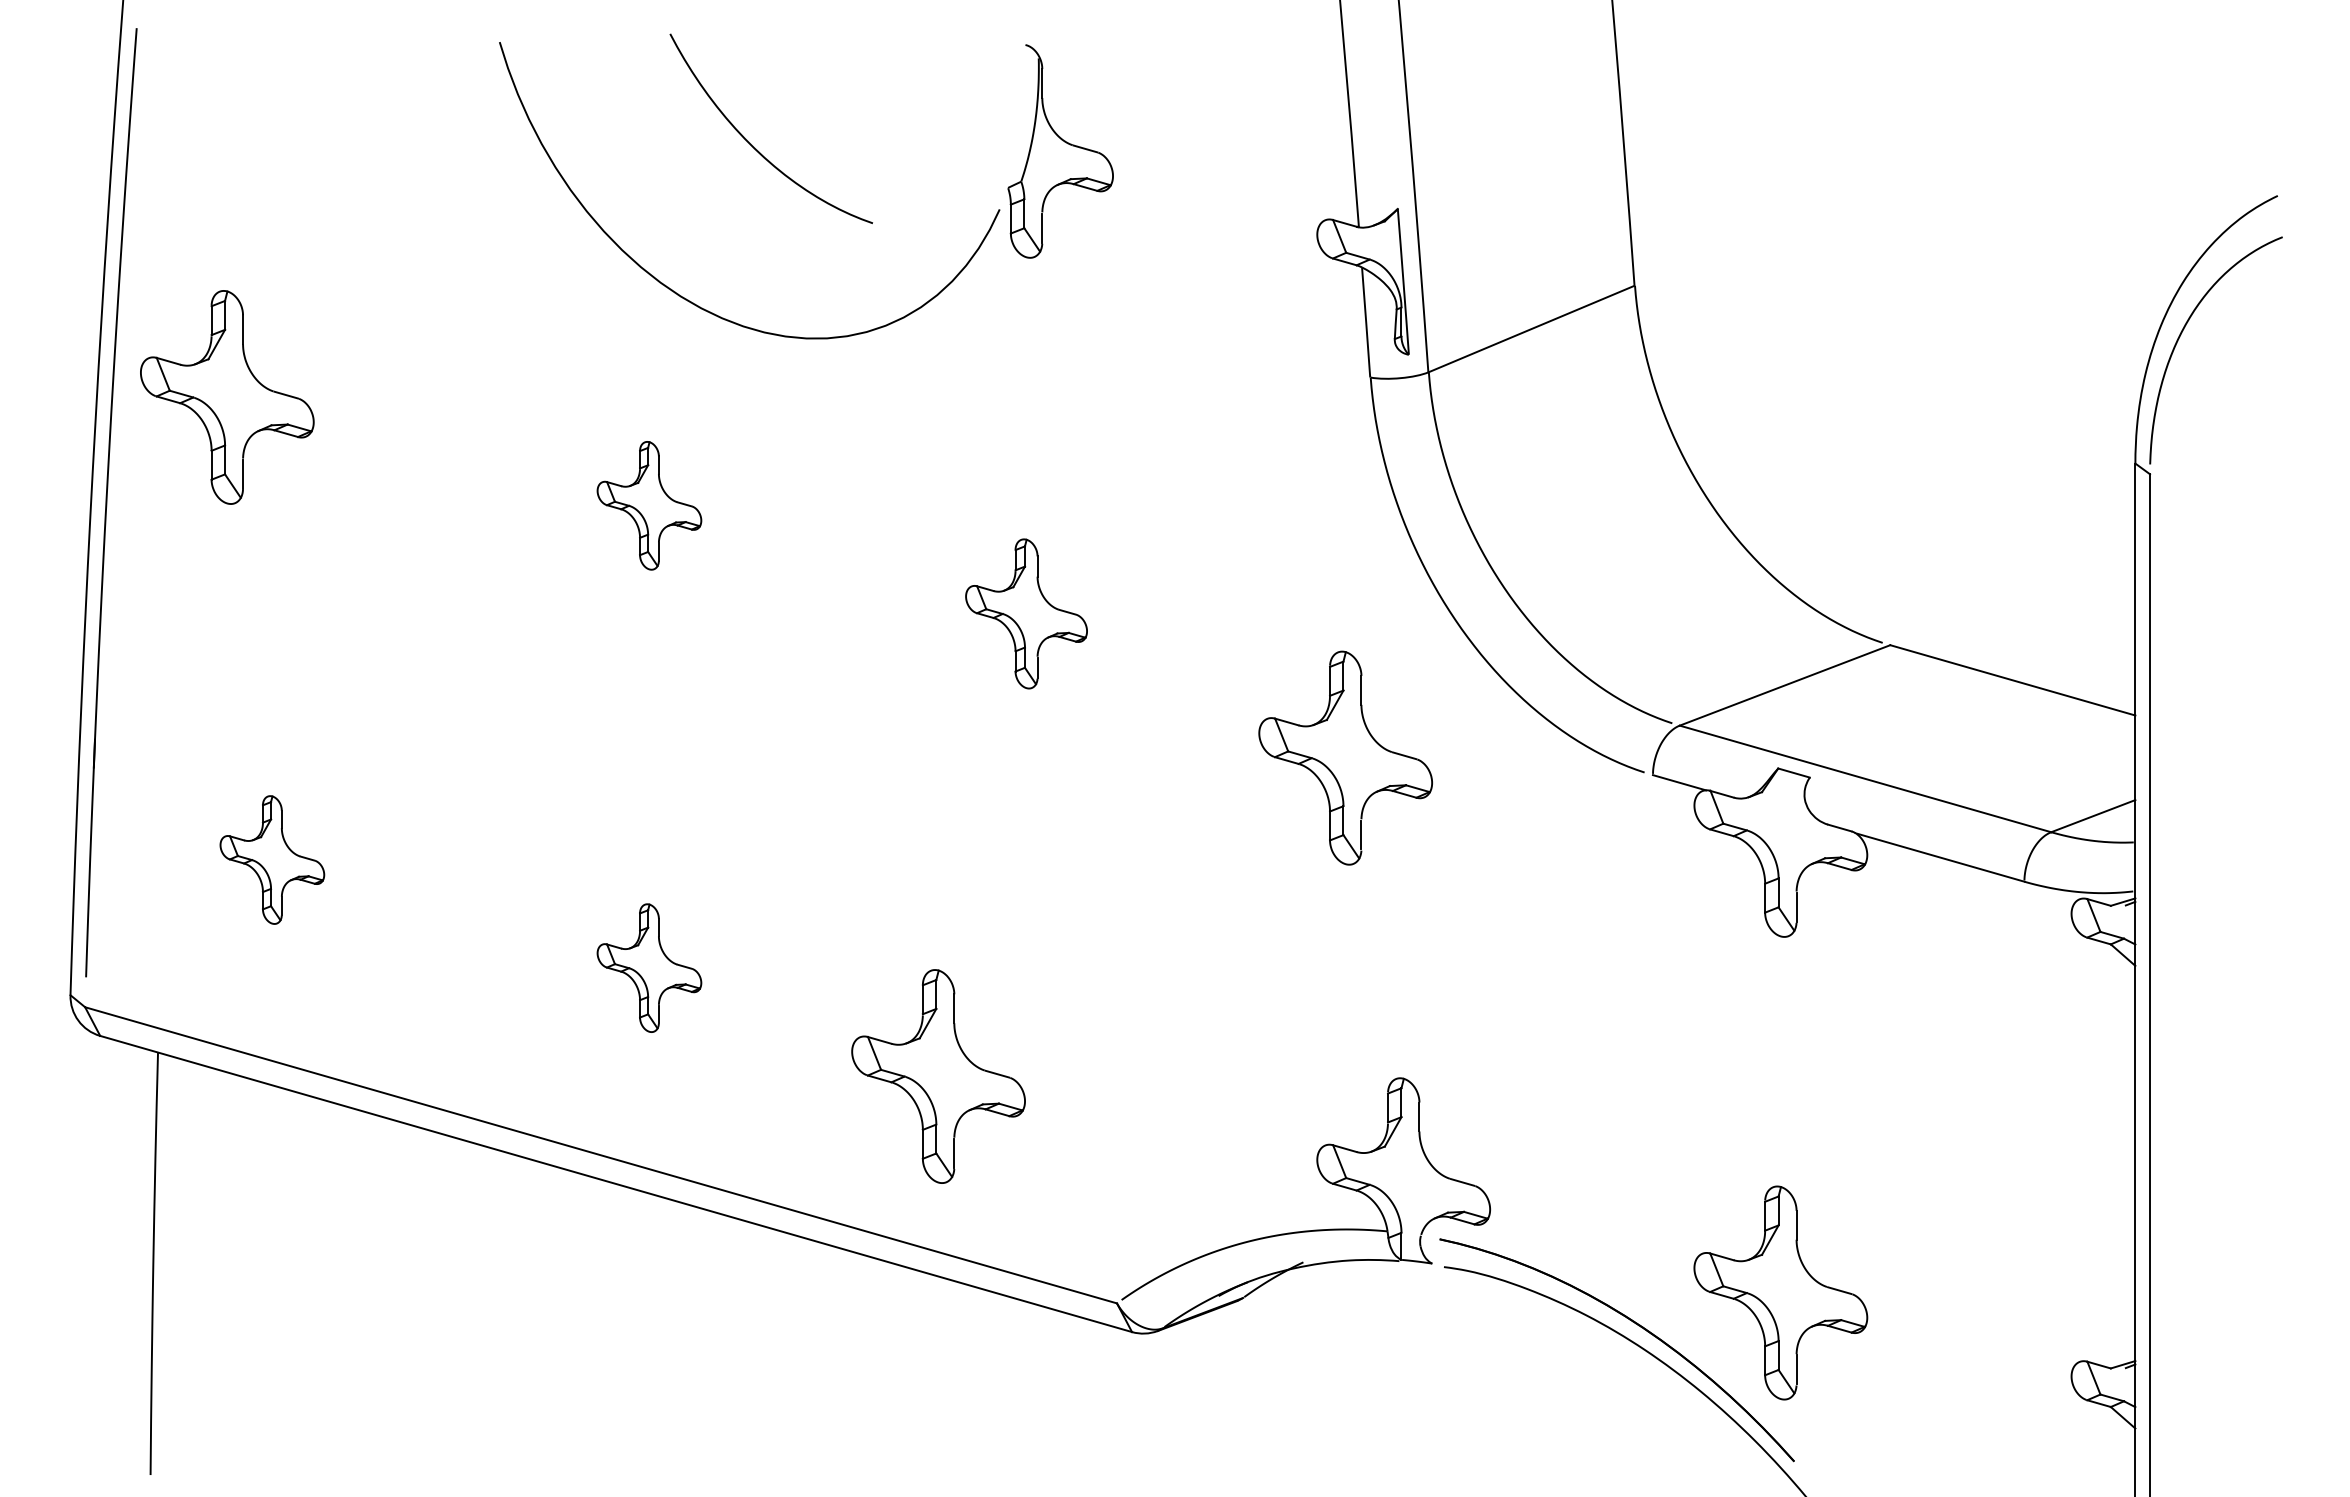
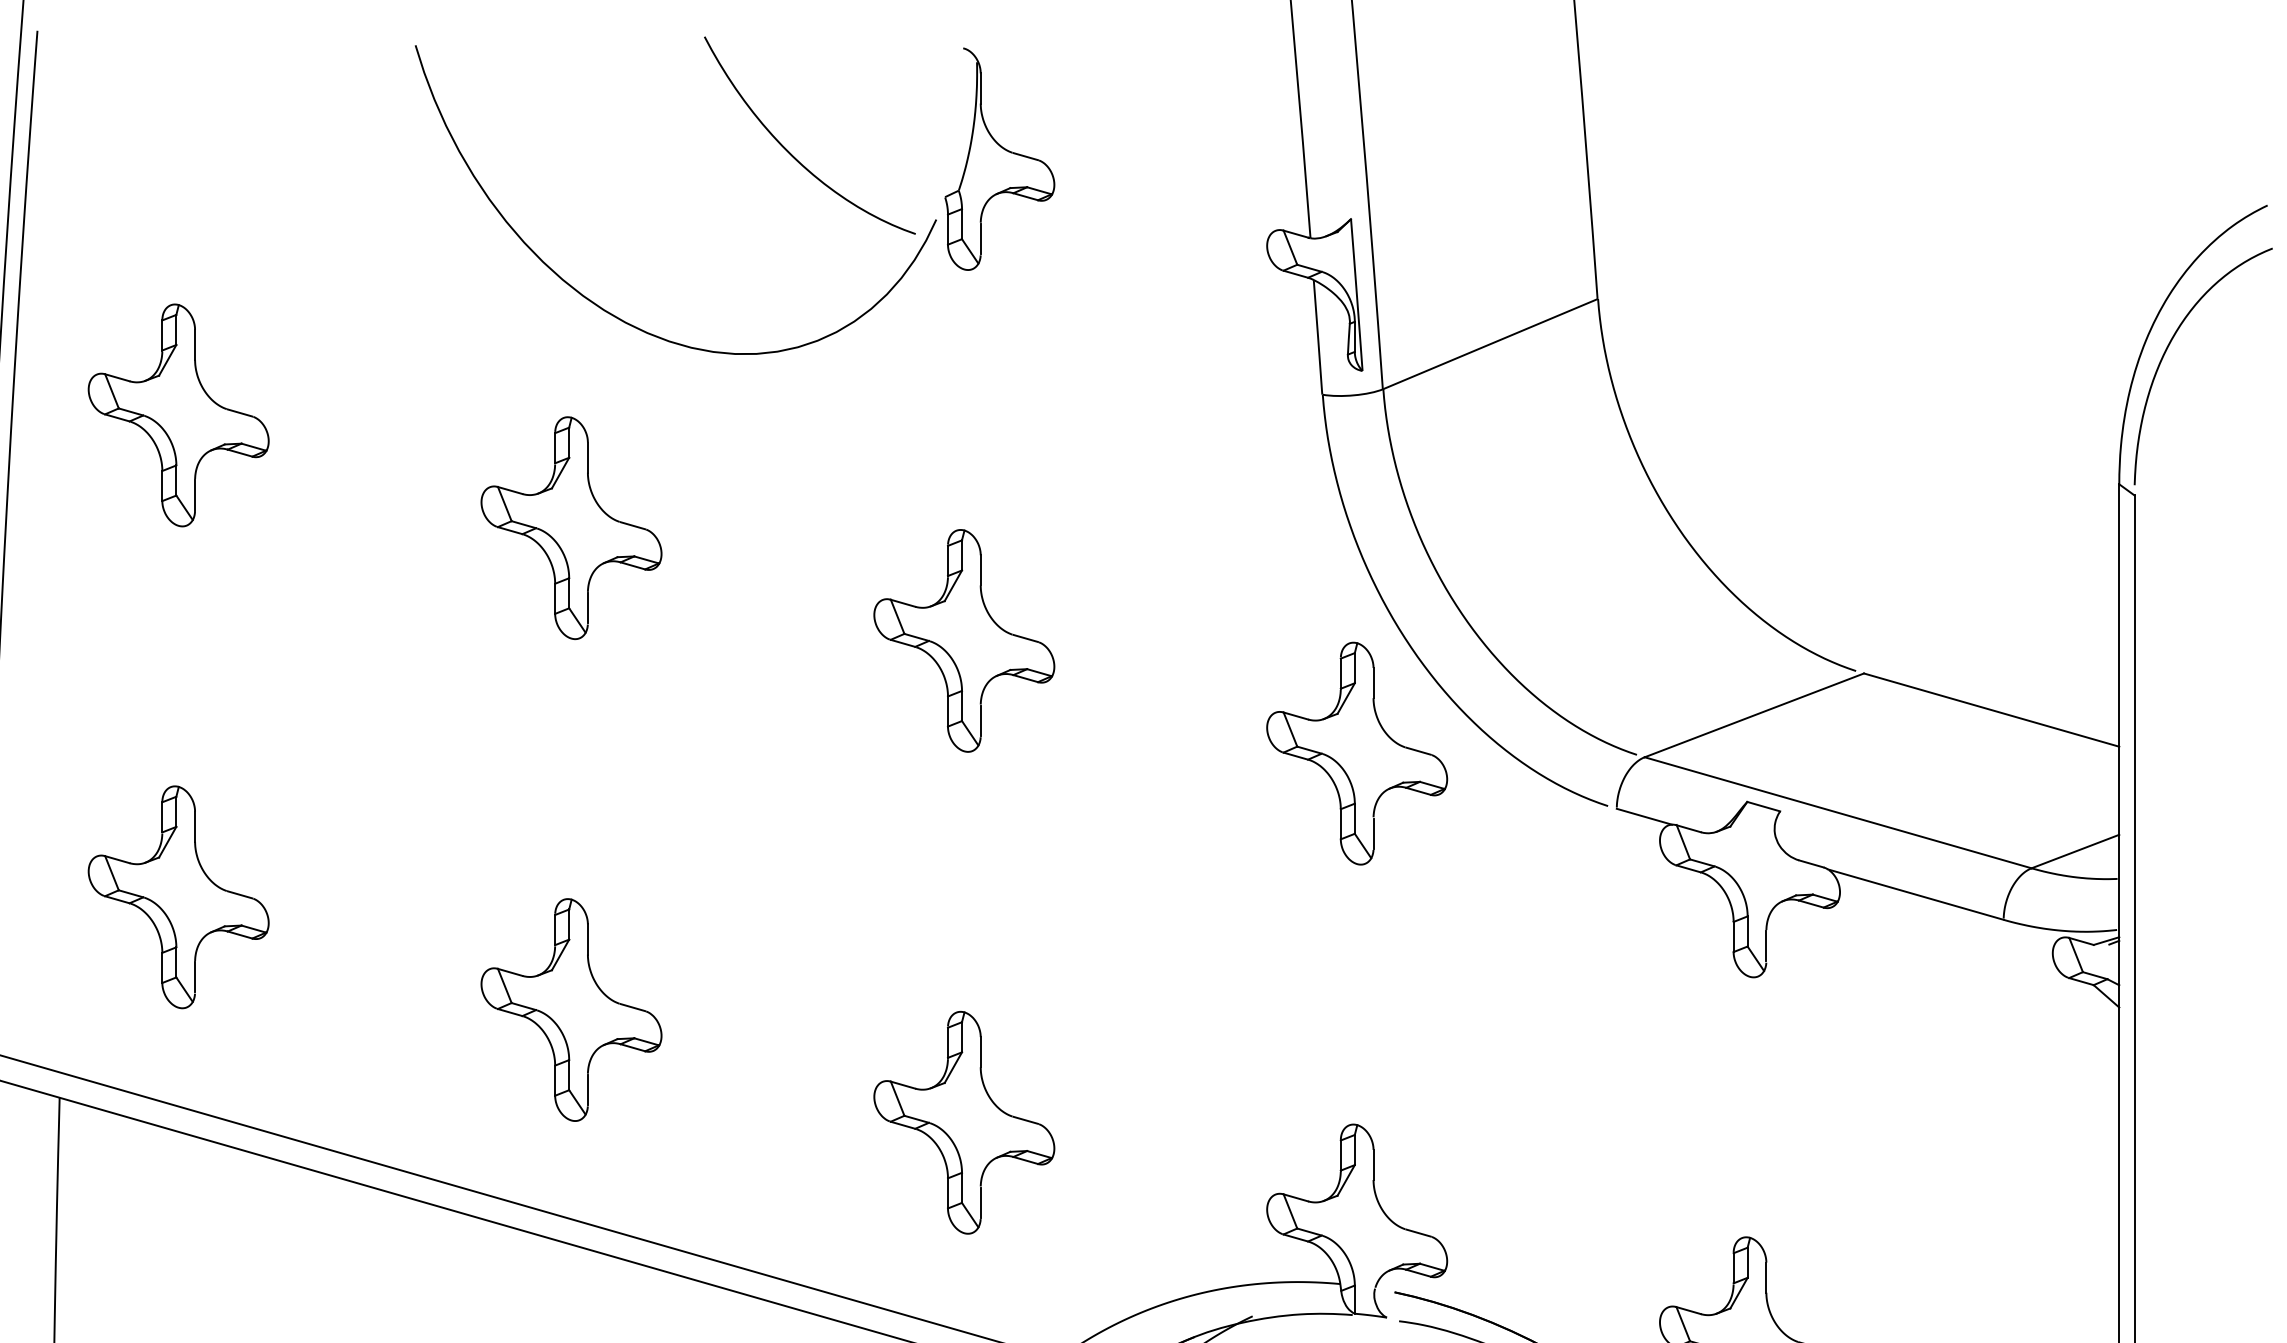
curve: (756, 148) -> (794, 156), moved
part: (227, 397) -> (178, 415), moved
part: (649, 505) -> (571, 527), size x1.67
part: (1026, 613) -> (964, 640), size x1.43
part: (1345, 757) -> (1356, 752), moved
part: (272, 859) -> (178, 896), size x1.67
part: (649, 967) -> (571, 1009), size x1.67
part: (938, 1076) -> (964, 1122), moved

